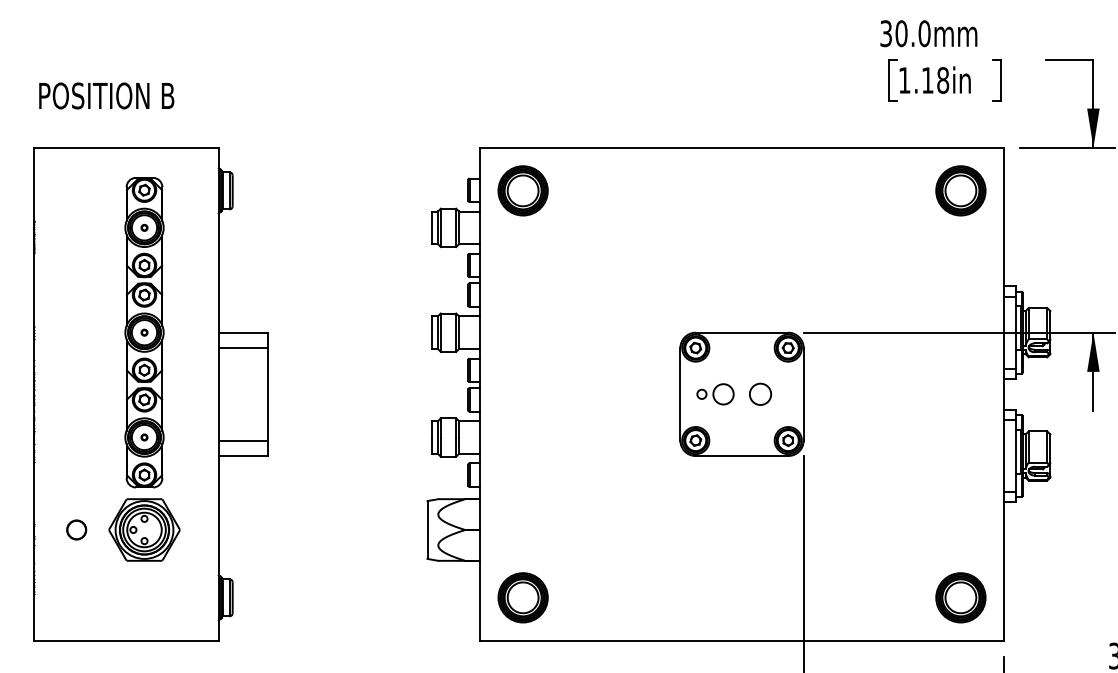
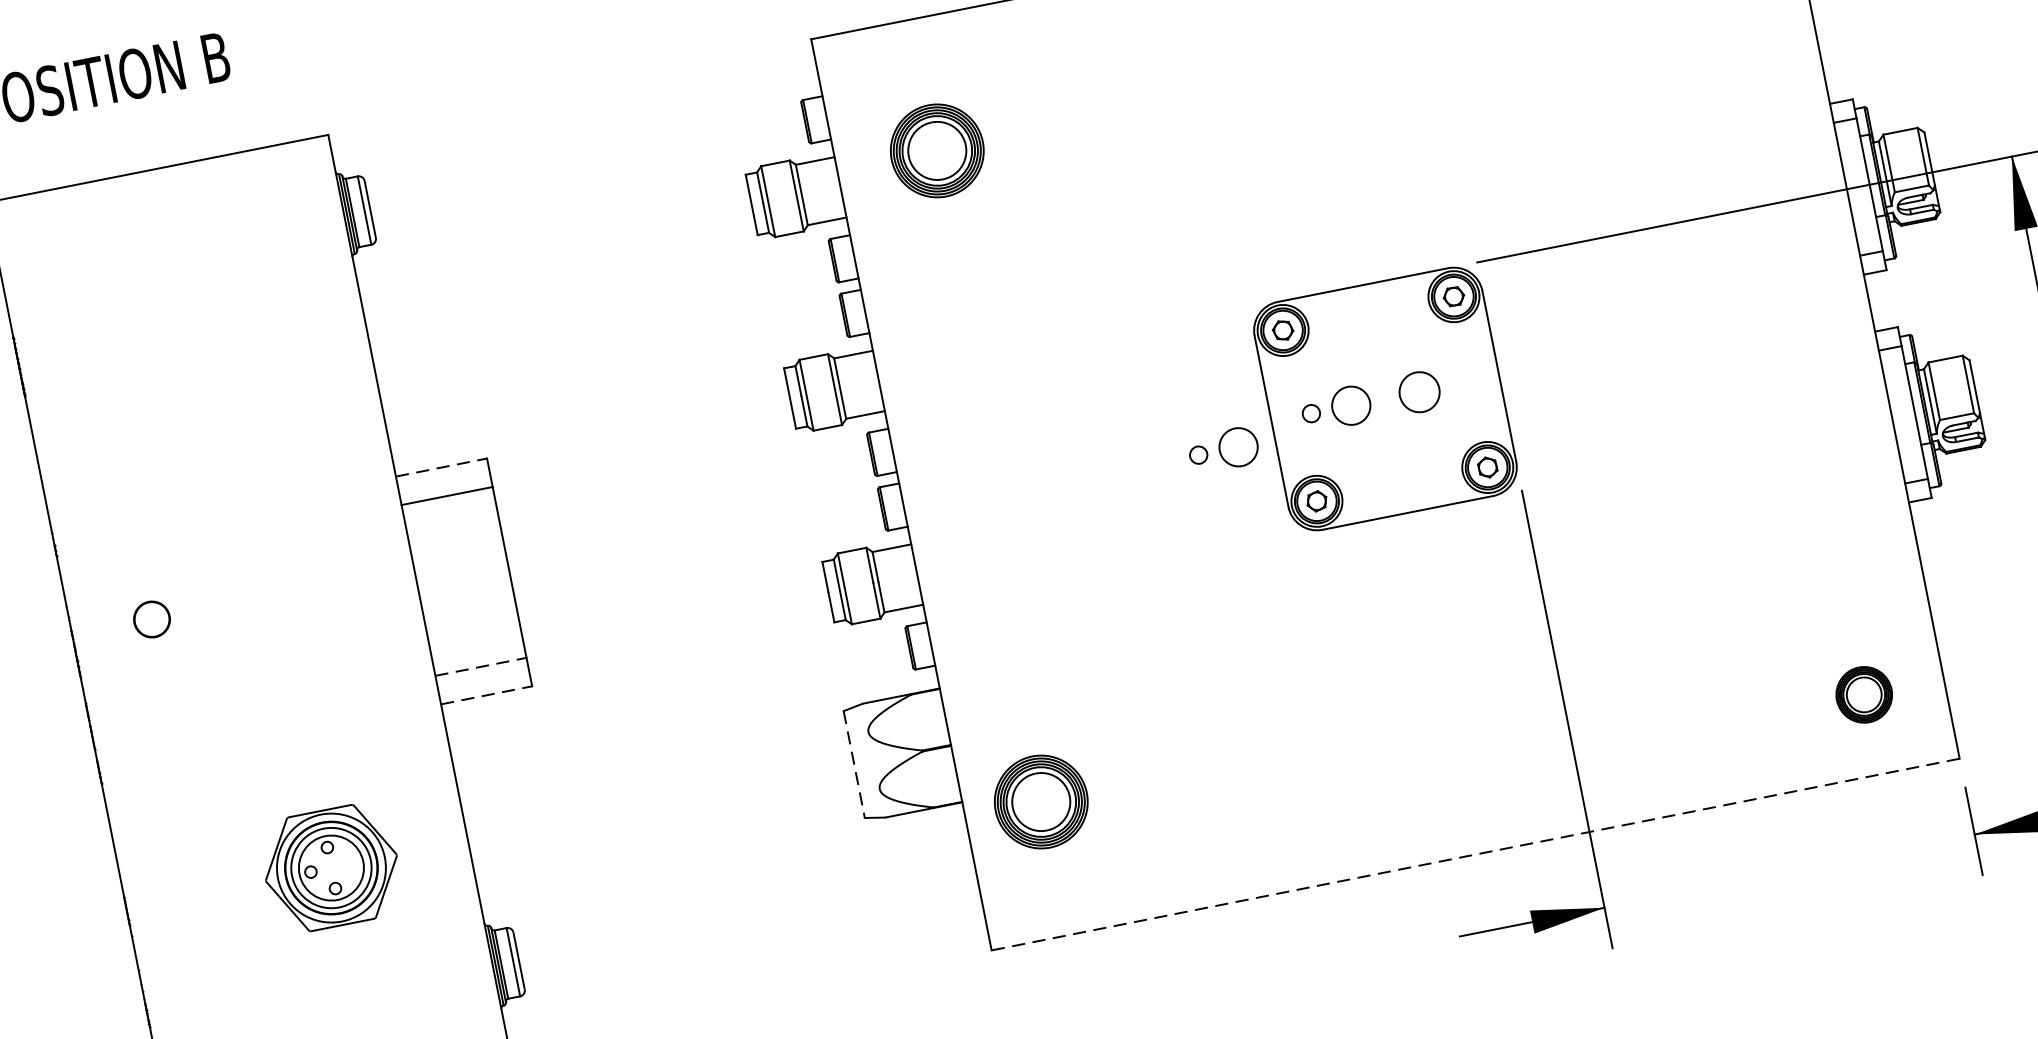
part: (522, 190) -> (935, 150), moved
part: (144, 332) -> (259, 503), removed
line: (243, 332) -> (442, 467), solid -> dashed
part: (652, 404) -> (1223, 450), added
line: (243, 440) -> (481, 666), solid -> dashed
line: (243, 456) -> (487, 696), solid -> dashed
circle: (76, 529) -> (151, 618), moved
line: (427, 530) -> (854, 765), solid -> dashed
part: (522, 597) -> (1039, 801), moved
part: (960, 597) -> (1863, 694), size x0.6
line: (741, 640) -> (1474, 853), solid -> dashed

